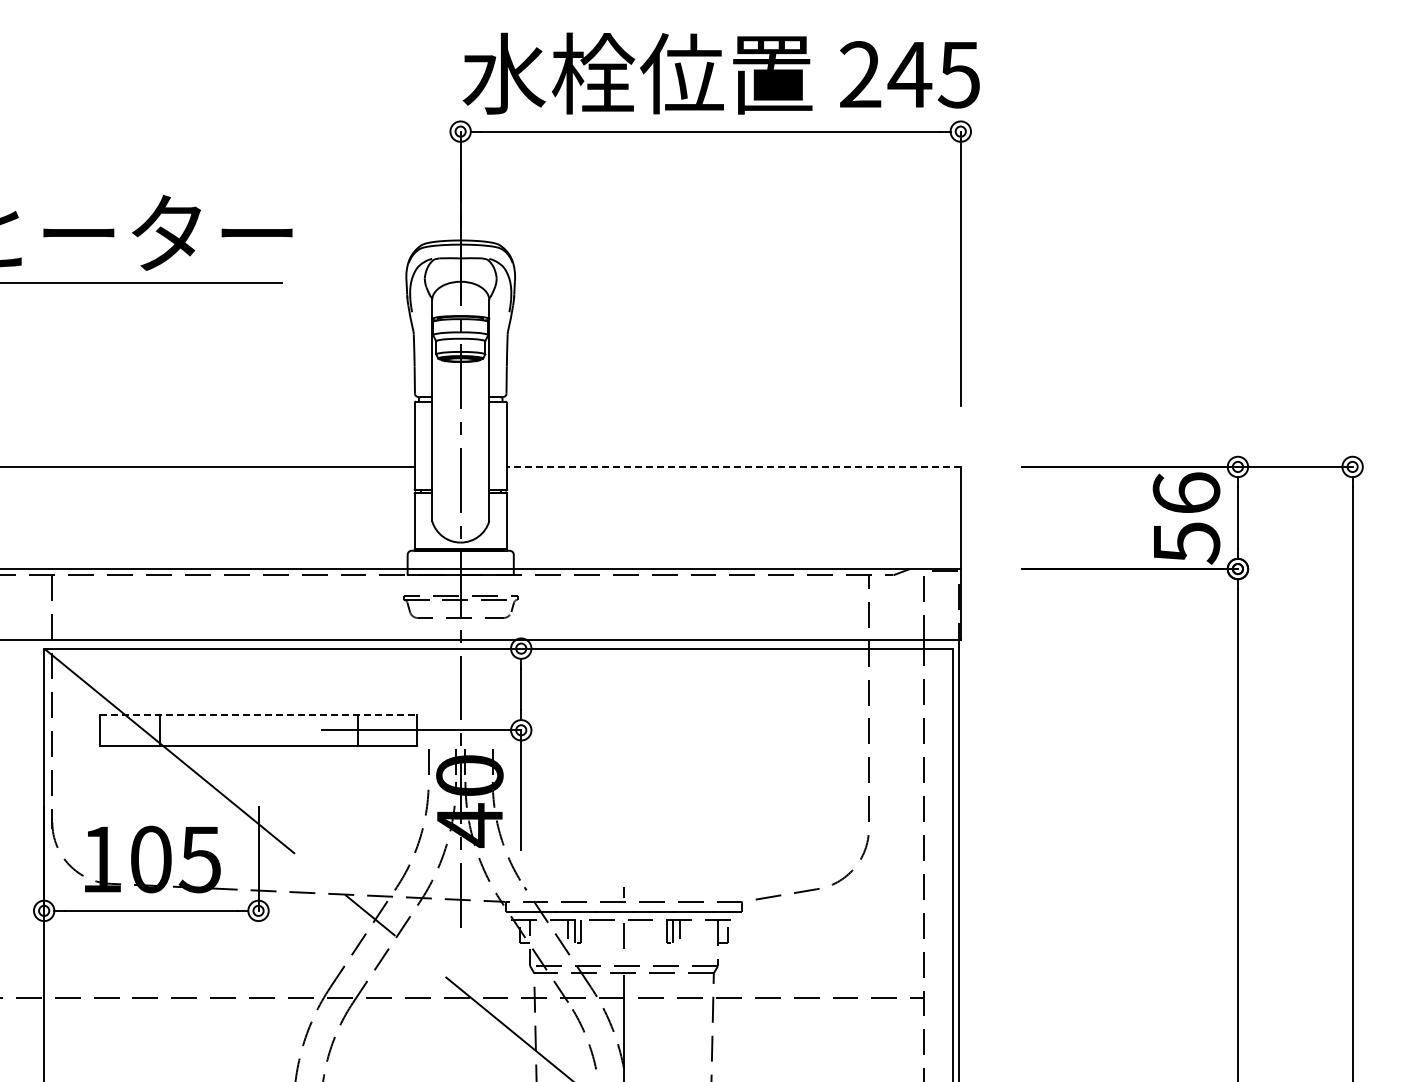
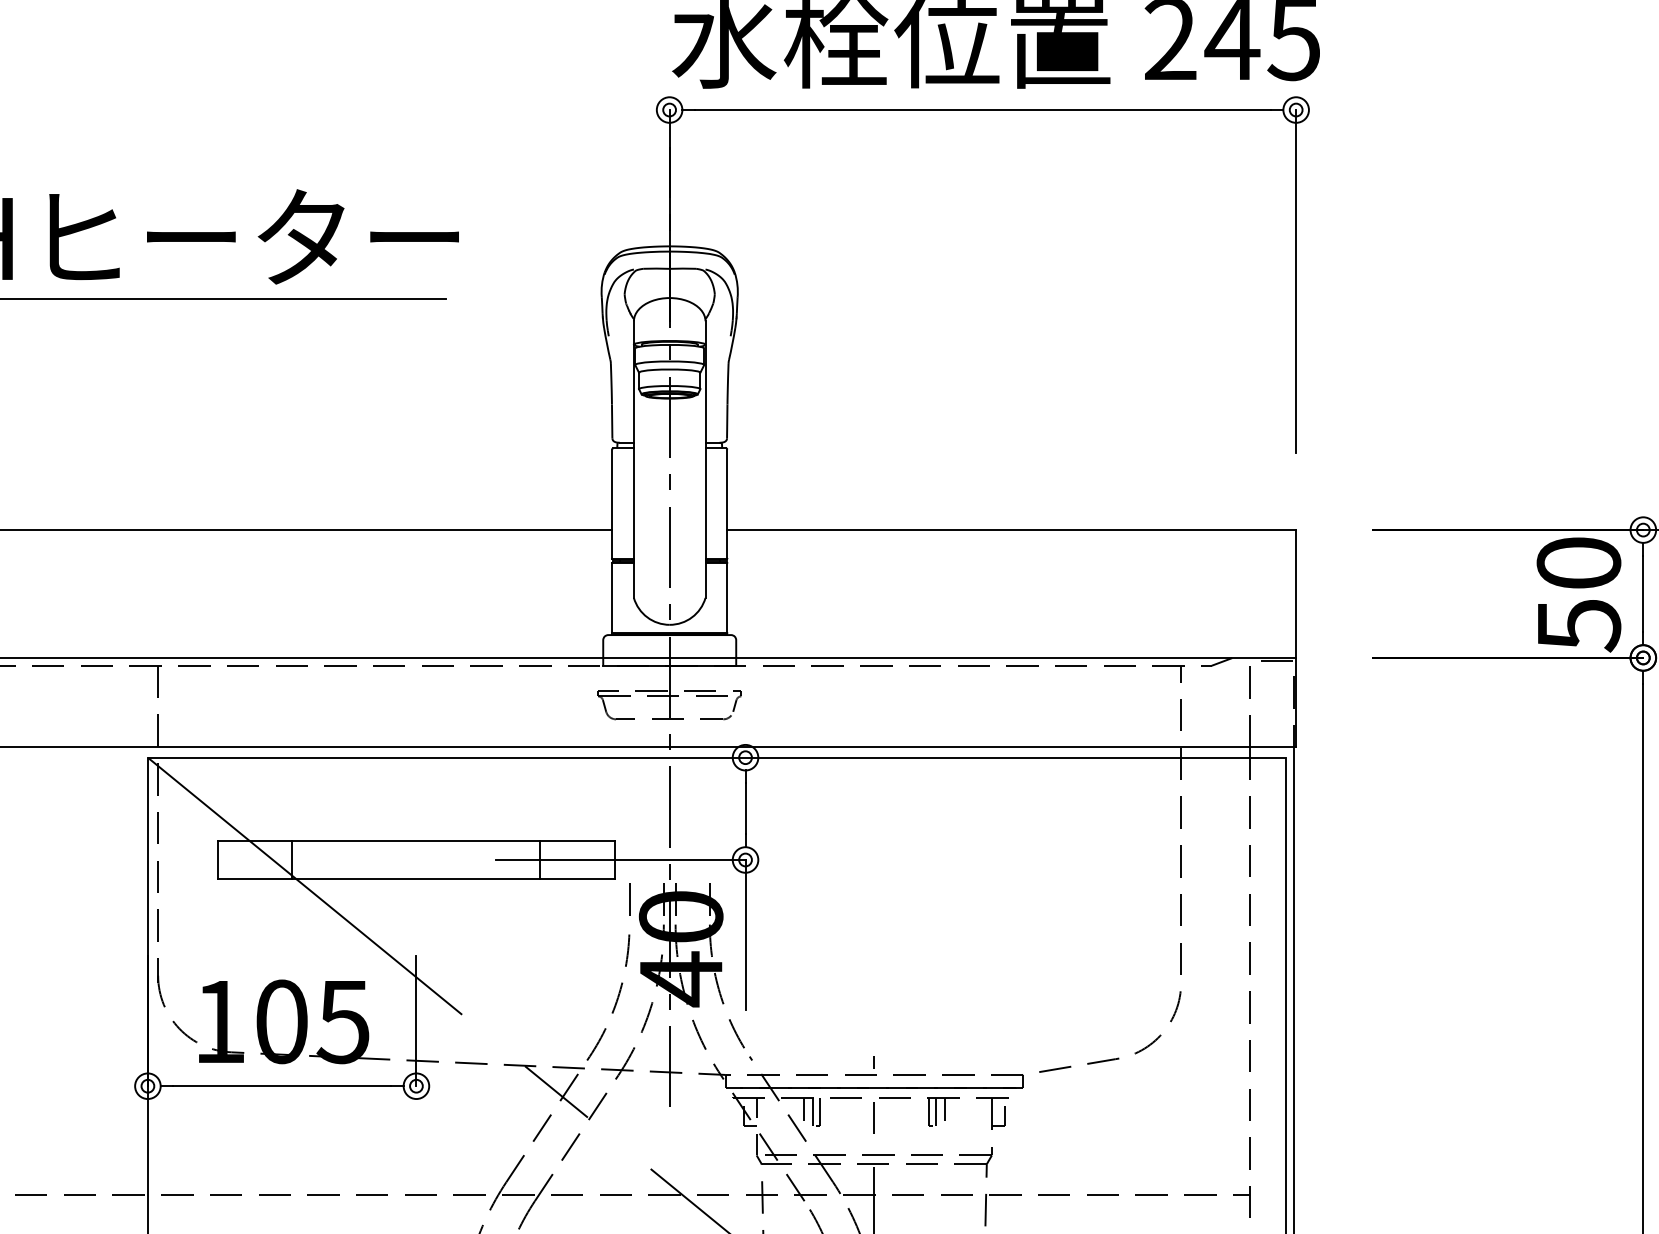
line: (733, 466) -> (1011, 529), dashed -> solid
text: (1186, 492) -> (1578, 562), 56 -> 50
line: (259, 715) -> (417, 841), dashed -> solid

